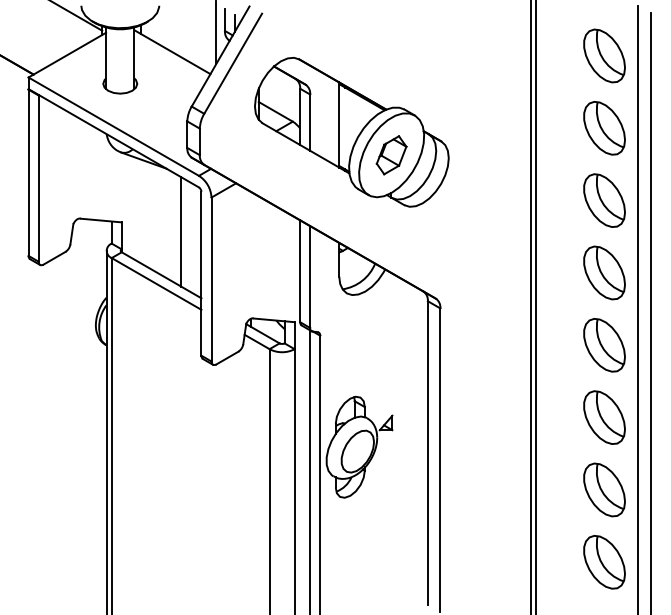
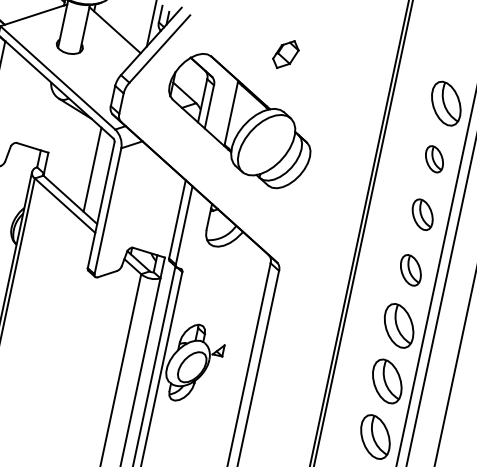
part: (604, 128) -> (434, 159), size x0.6
part: (391, 155) -> (285, 54), moved
part: (604, 200) -> (422, 214), size x0.7
part: (604, 272) -> (410, 269), size x0.7

